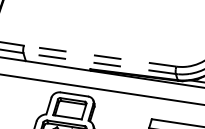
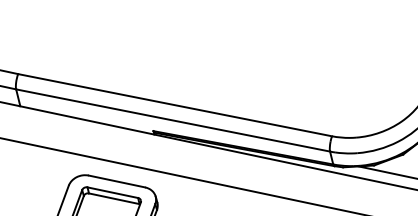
line: (100, 56) -> (175, 105), dashed -> solid
line: (99, 63) -> (172, 120), dashed -> solid

